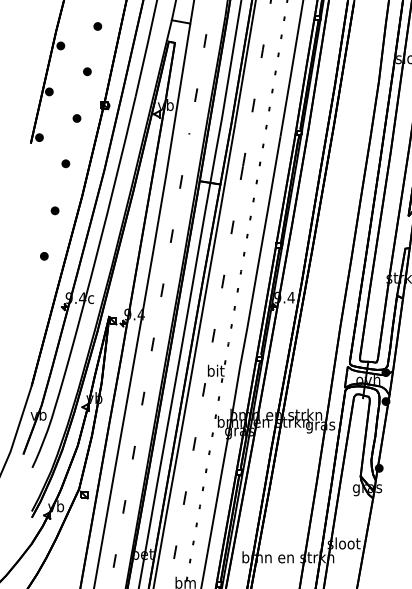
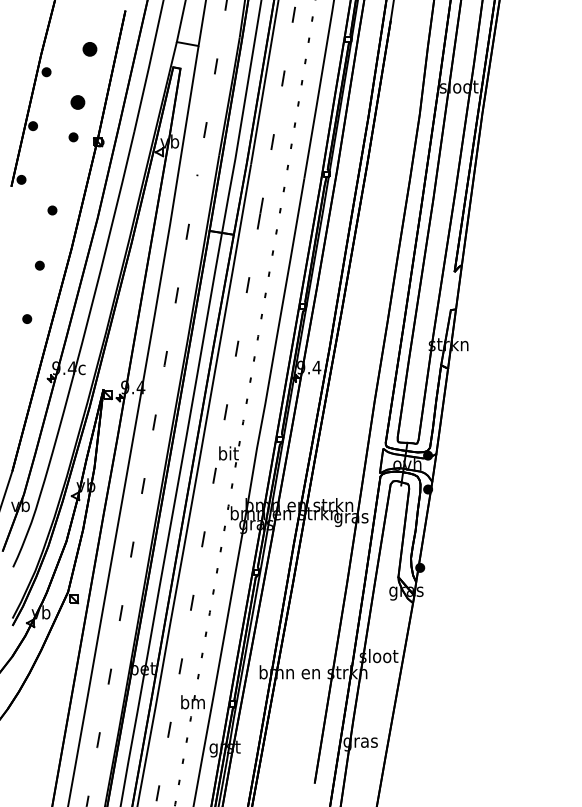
part: (97, 26) -> (89, 49), size x1.6
part: (87, 71) -> (77, 102), size x1.6
part: (76, 118) -> (73, 137), moved

